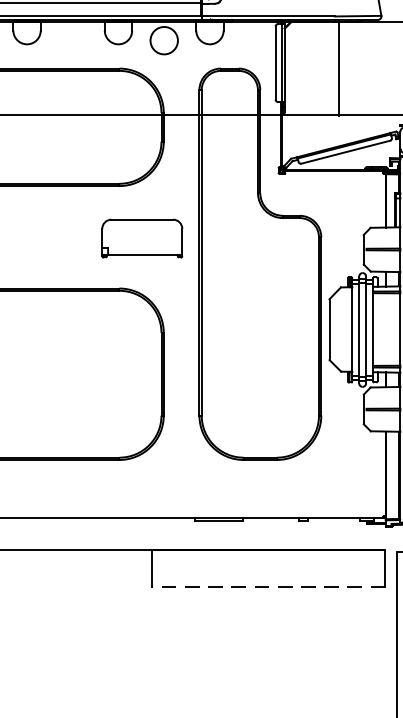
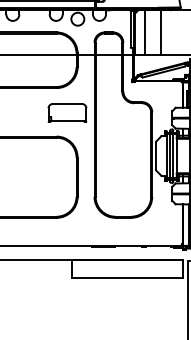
line: (307, 68) -> (145, 32), added
line: (266, 588) -> (126, 278), dashed -> solid

